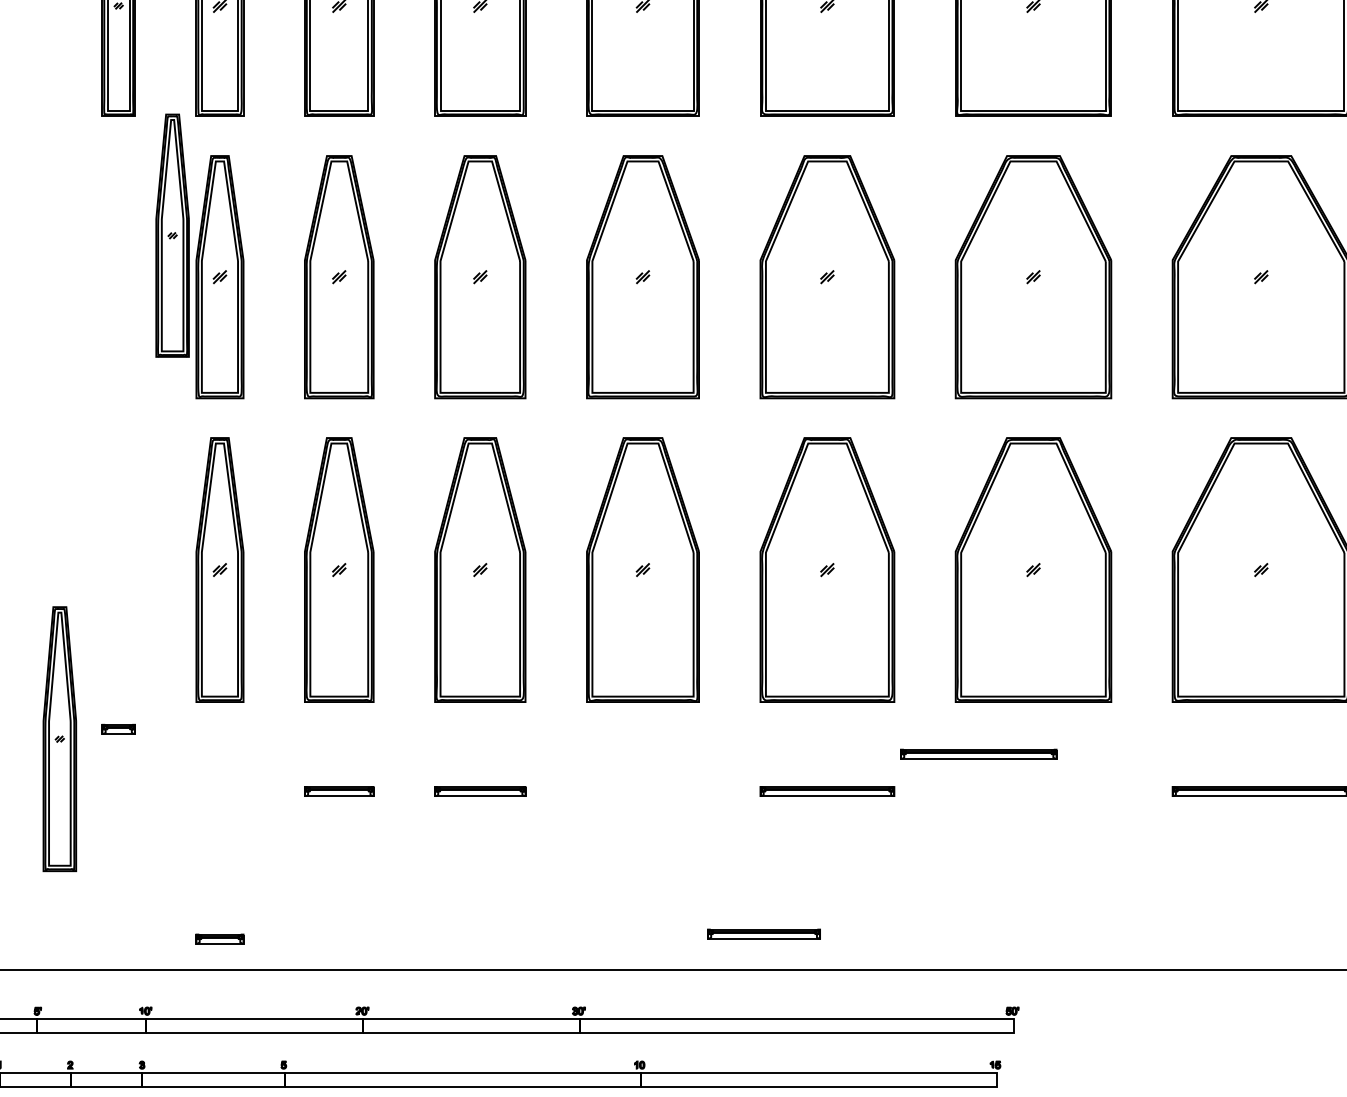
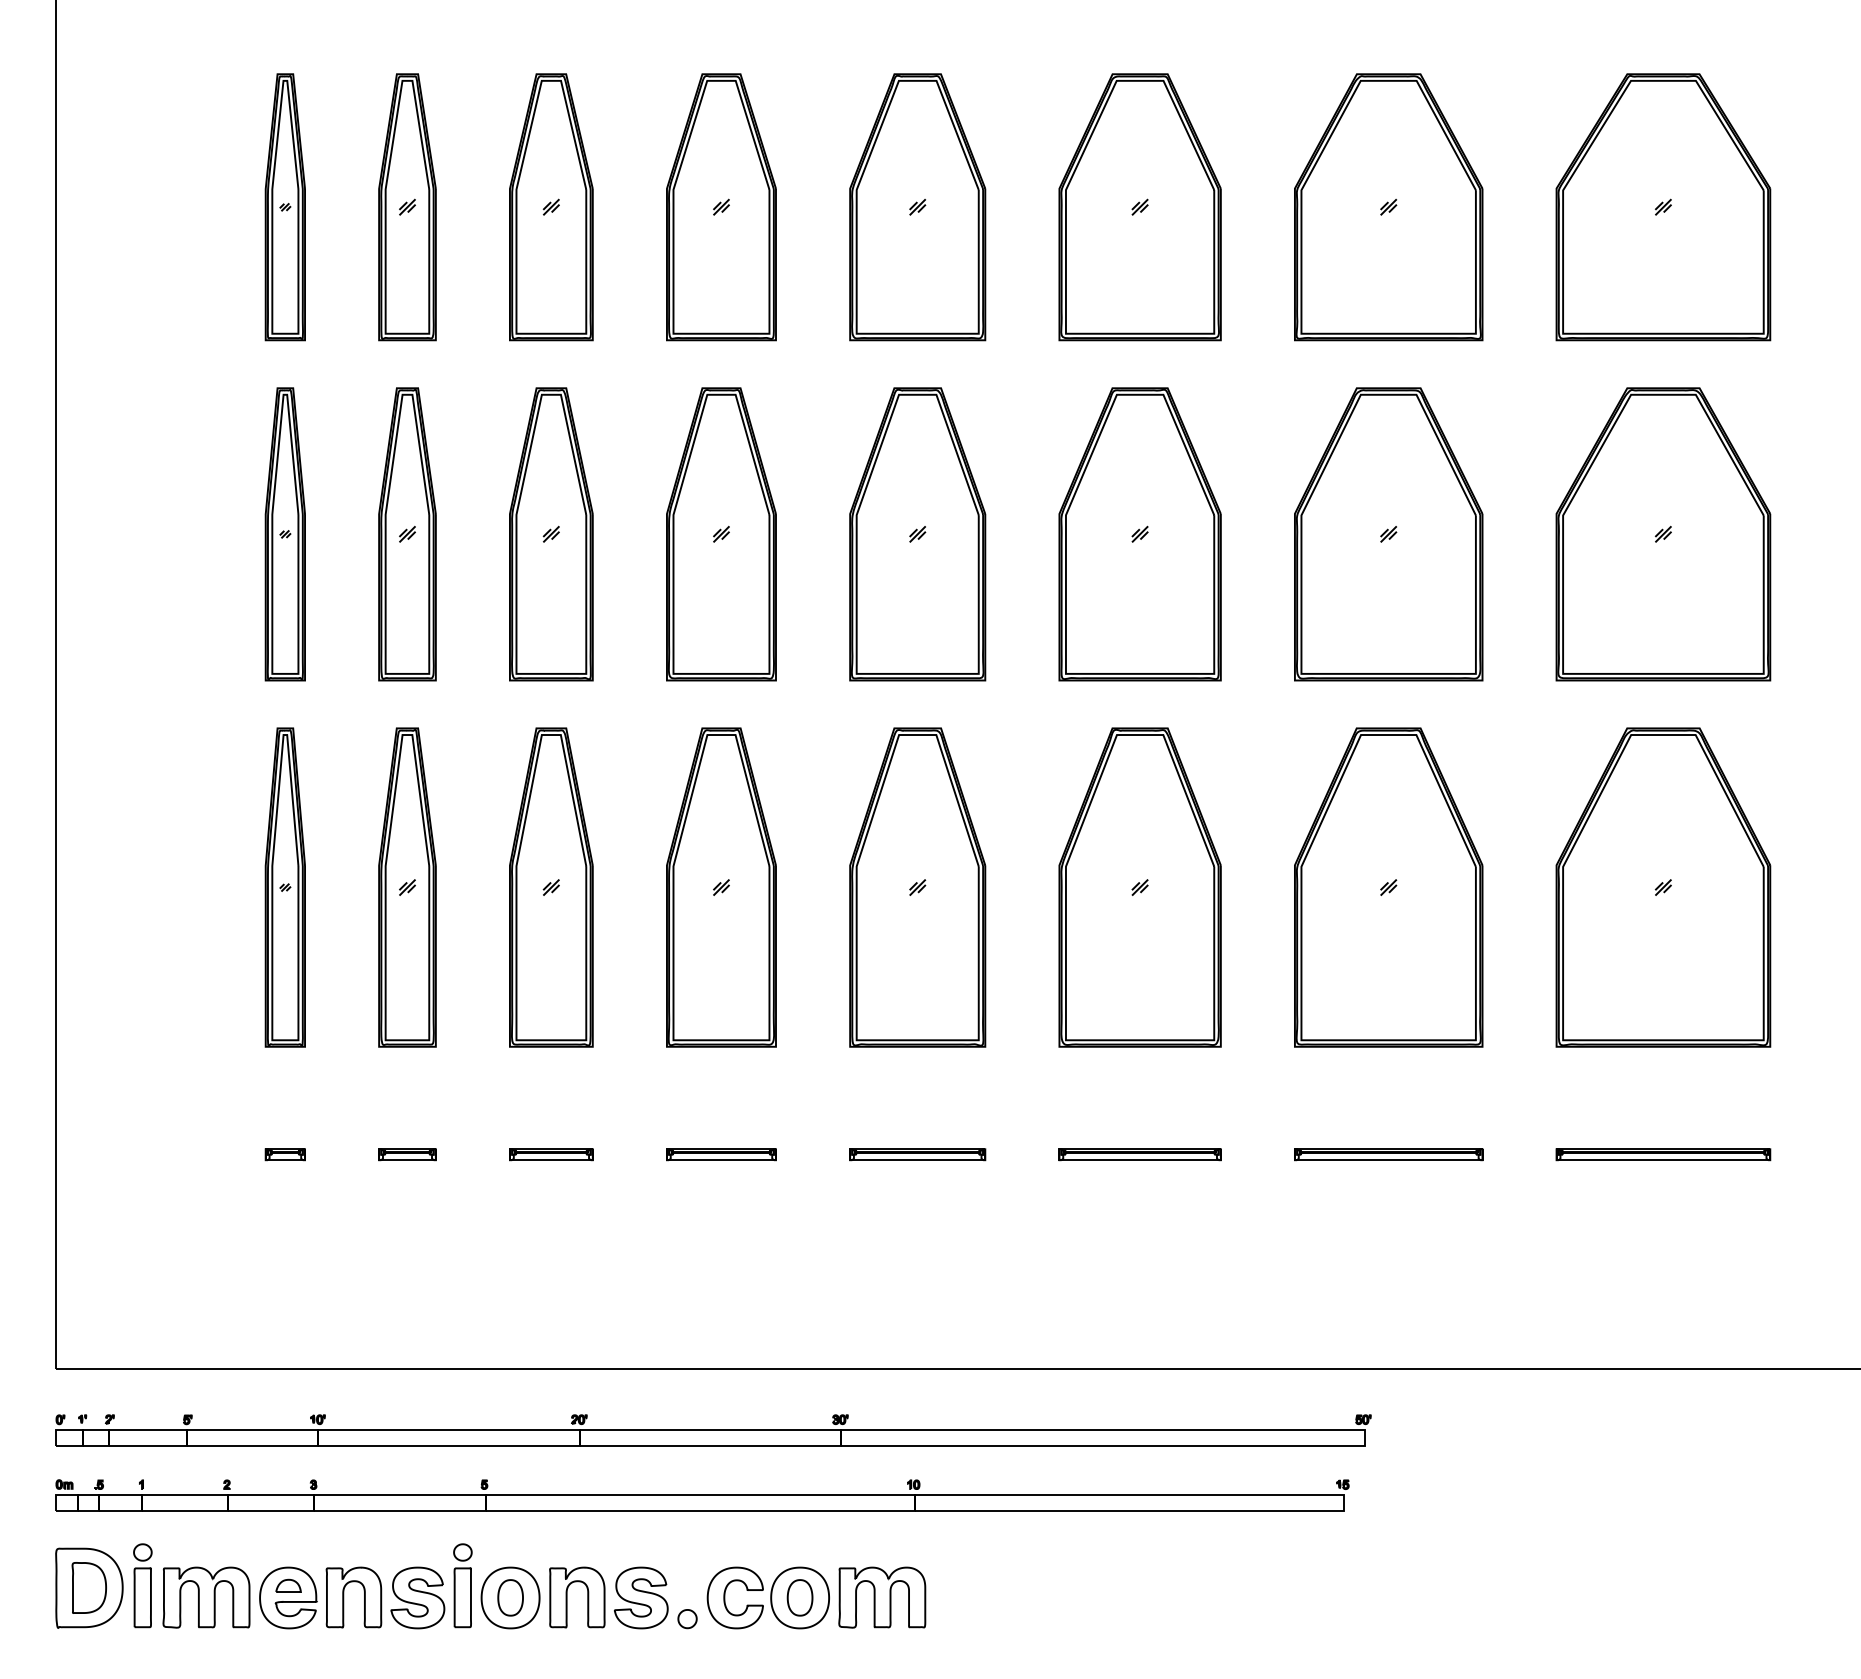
part: (171, 235) -> (284, 534), moved
part: (118, 729) -> (284, 1154), moved
part: (59, 739) -> (284, 887), moved
part: (978, 754) -> (1388, 1154), moved
part: (763, 933) -> (917, 1154), moved
part: (219, 938) -> (407, 1154), moved

